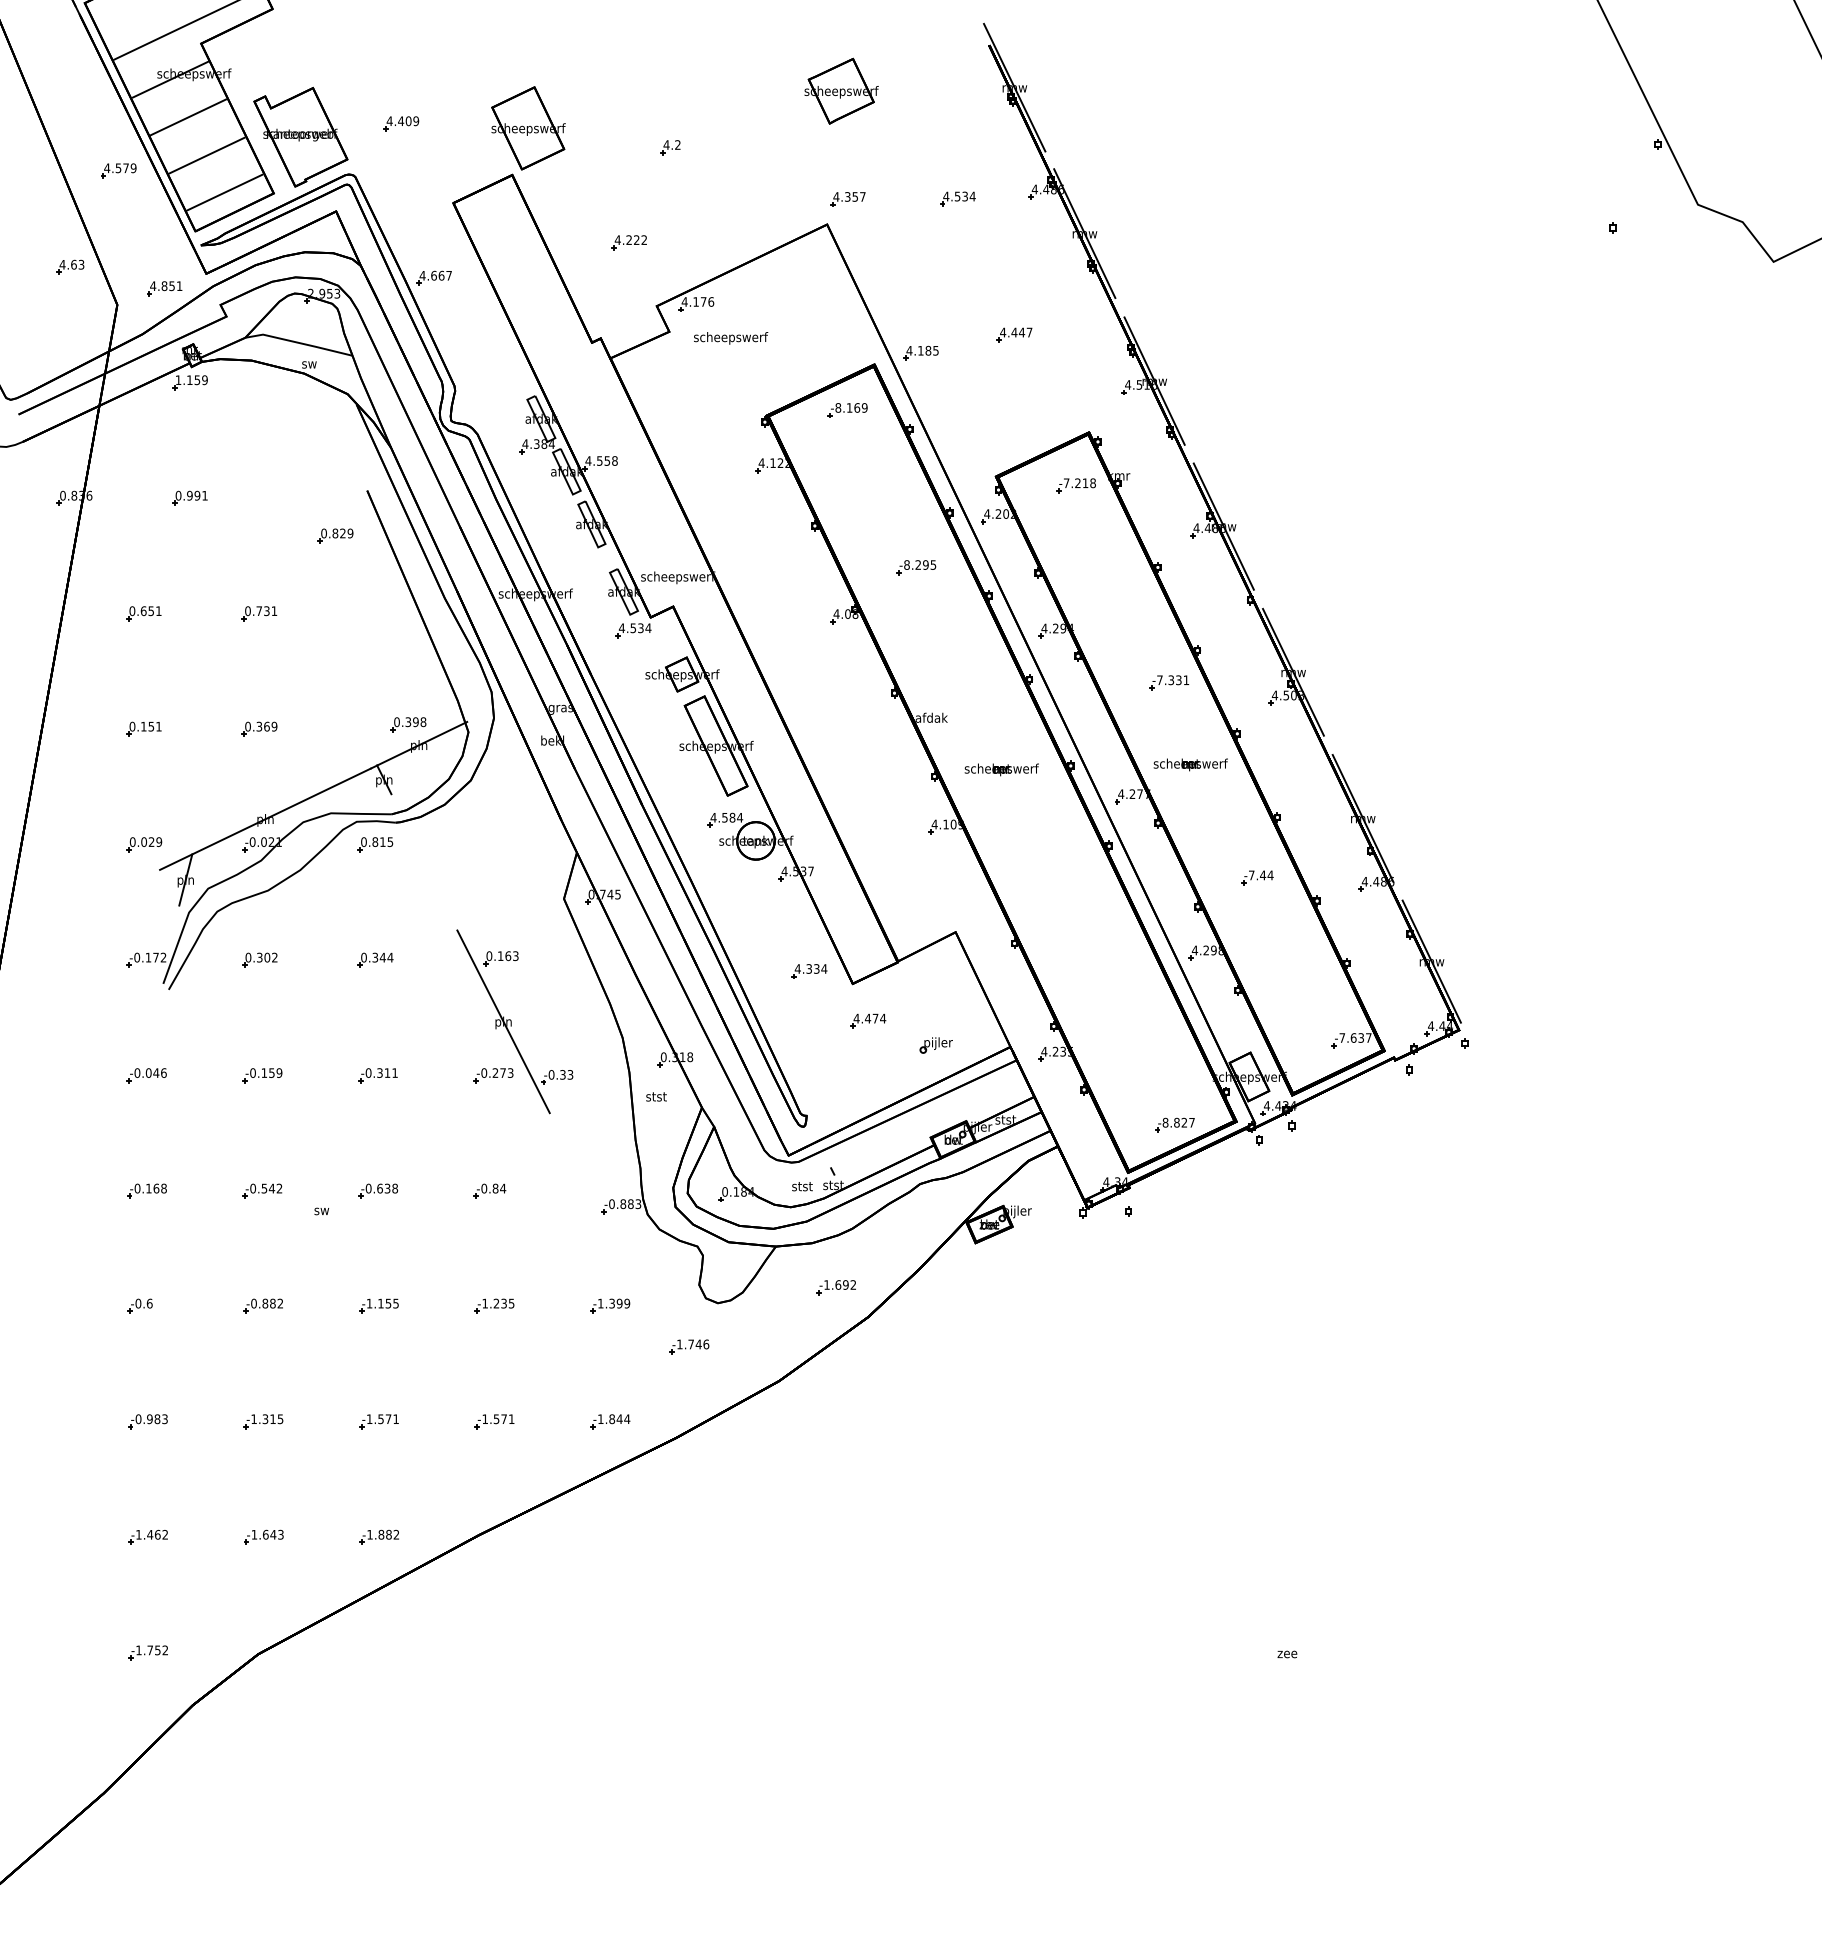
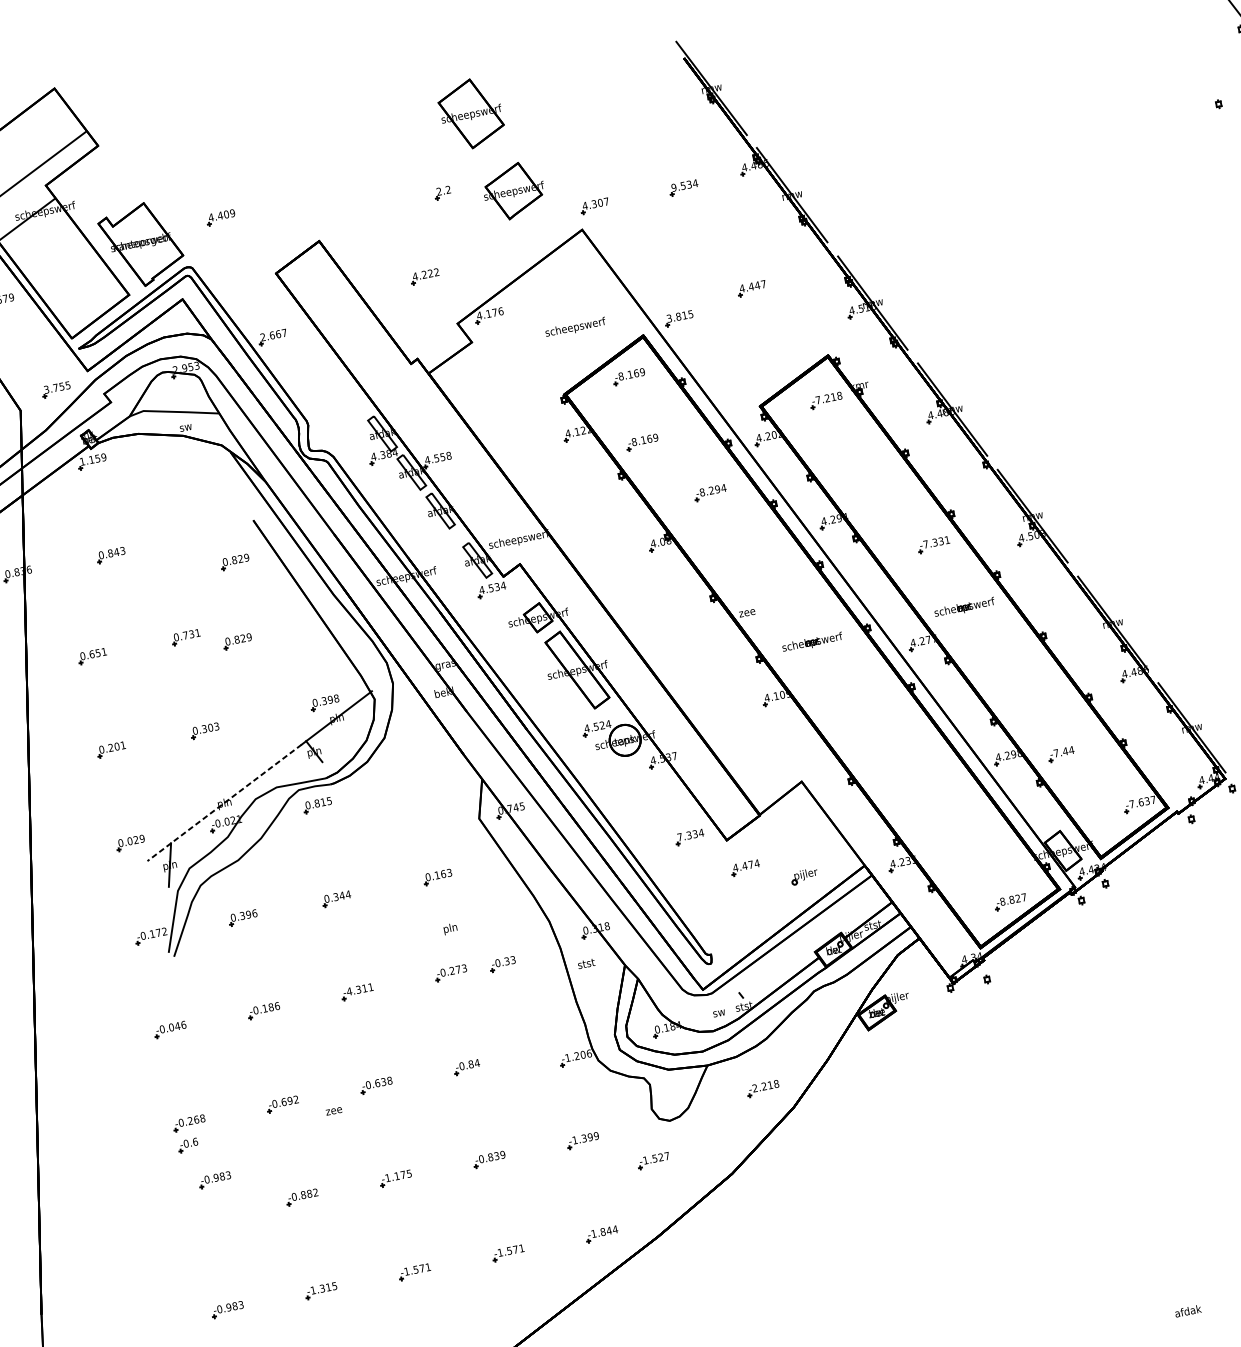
part: (841, 90) -> (513, 190), moved
line: (188, 117) -> (47, 247), removed
part: (528, 128) -> (471, 113), moved
text: (666, 144) -> (439, 191), 4.2 -> 2.2
line: (206, 155) -> (68, 275), removed
line: (224, 192) -> (89, 302), removed
text: (855, 196) -> (600, 202), 4.357 -> 4.307
text: (946, 196) -> (674, 187), 4.534 -> 9.534
text: (422, 275) -> (262, 337), 4.667 -> 2.667
text: (166, 286) -> (57, 387), 4.851 -> 3.755
text: (731, 338) -> (576, 327), moved
text: (918, 350) -> (676, 316), 4.185 -> 3.815
part: (847, 491) -> (642, 442), added
text: (197, 495) -> (116, 551), 0.991 -> 0.843
text: (933, 564) -> (723, 487), -8.295 -> -8.294
part: (319, 630) -> (237, 641), added
text: (931, 717) -> (747, 611), afdak -> zee
text: (147, 726) -> (113, 747), 0.151 -> 0.201
text: (270, 726) -> (213, 727), 0.369 -> 0.303
text: (732, 817) -> (602, 725), 4.584 -> 4.524
line: (265, 819) -> (224, 803), solid -> dashed
part: (1257, 877) -> (1061, 754), moved
text: (270, 957) -> (251, 914), 0.302 -> 0.396
text: (797, 968) -> (679, 836), 4.334 -> 7.334
line: (503, 1021) -> (450, 927), removed
text: (275, 1072) -> (274, 1006), -0.159 -> -0.186
text: (368, 1072) -> (349, 991), -0.311 -> -4.311
text: (802, 1186) -> (719, 1012), stst -> sw
text: (148, 1188) -> (190, 1120), -0.168 -> -0.268
text: (268, 1188) -> (287, 1101), -0.542 -> -0.692
text: (625, 1204) -> (578, 1056), -0.883 -> -1.206
text: (321, 1211) -> (333, 1111), sw -> zee
part: (163, 1264) -> (214, 1180), added
text: (840, 1284) -> (765, 1085), -1.692 -> -2.218
text: (388, 1303) -> (403, 1174), -1.155 -> -1.175
text: (498, 1303) -> (492, 1156), -1.235 -> -0.839
part: (139, 1305) -> (187, 1145), moved
text: (698, 1344) -> (660, 1157), -1.746 -> -1.527
text: (1287, 1653) -> (1188, 1311), zee -> afdak

